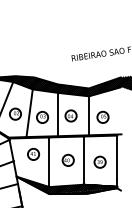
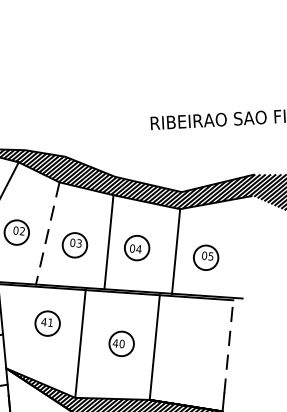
line: (29, 113) -> (47, 233), solid -> dashed
line: (117, 157) -> (229, 347), solid -> dashed
part: (99, 161) -> (189, 352), removed

